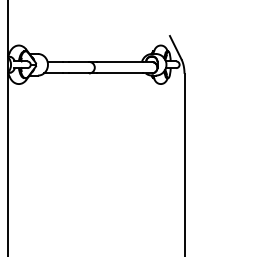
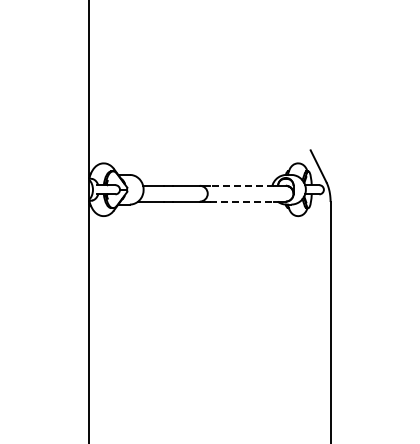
line: (120, 61) -> (242, 185), solid -> dashed
line: (120, 73) -> (242, 201), solid -> dashed

